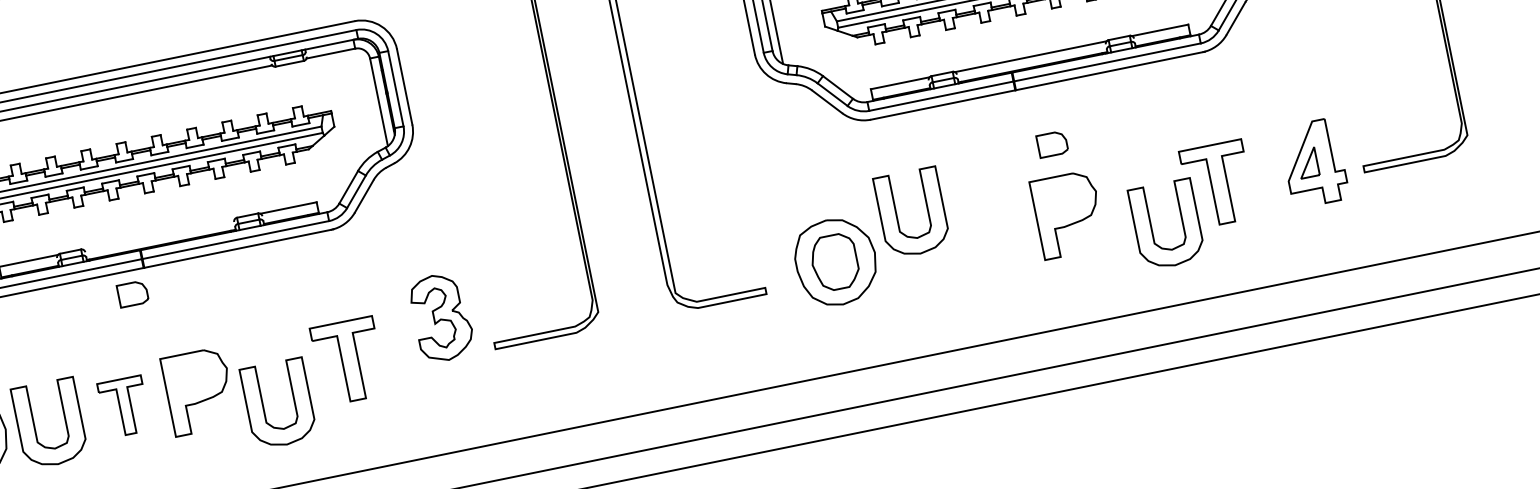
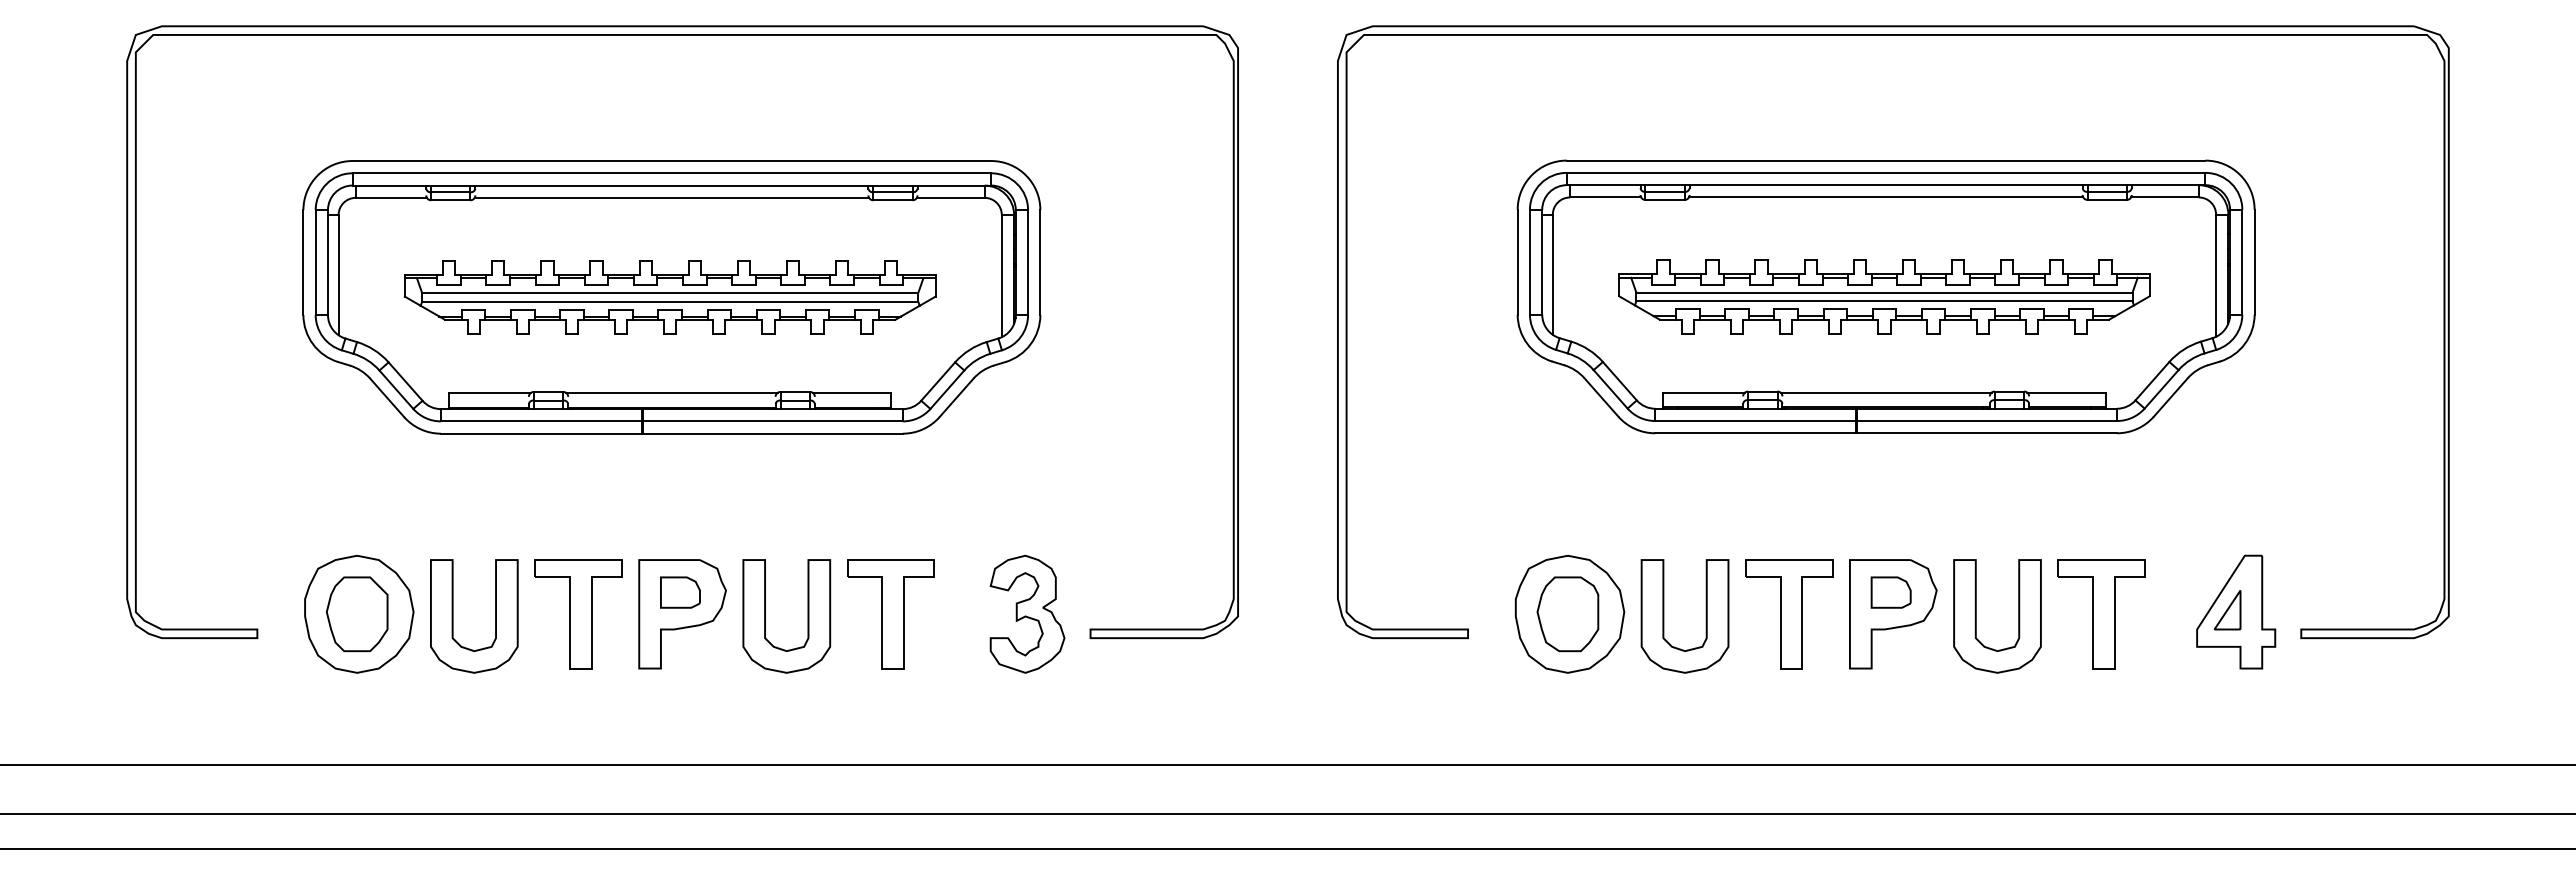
part: (1051, 144) -> (1890, 592), moved
part: (897, 216) -> (1664, 616), moved
part: (1151, 227) -> (1976, 616), moved
part: (993, 230) -> (1789, 614), added
line: (158, 234) -> (671, 392), added
part: (132, 293) -> (680, 592), moved
part: (441, 317) -> (1027, 613), moved
part: (124, 407) -> (578, 614), size x1.43
part: (263, 407) -> (765, 616), moved

